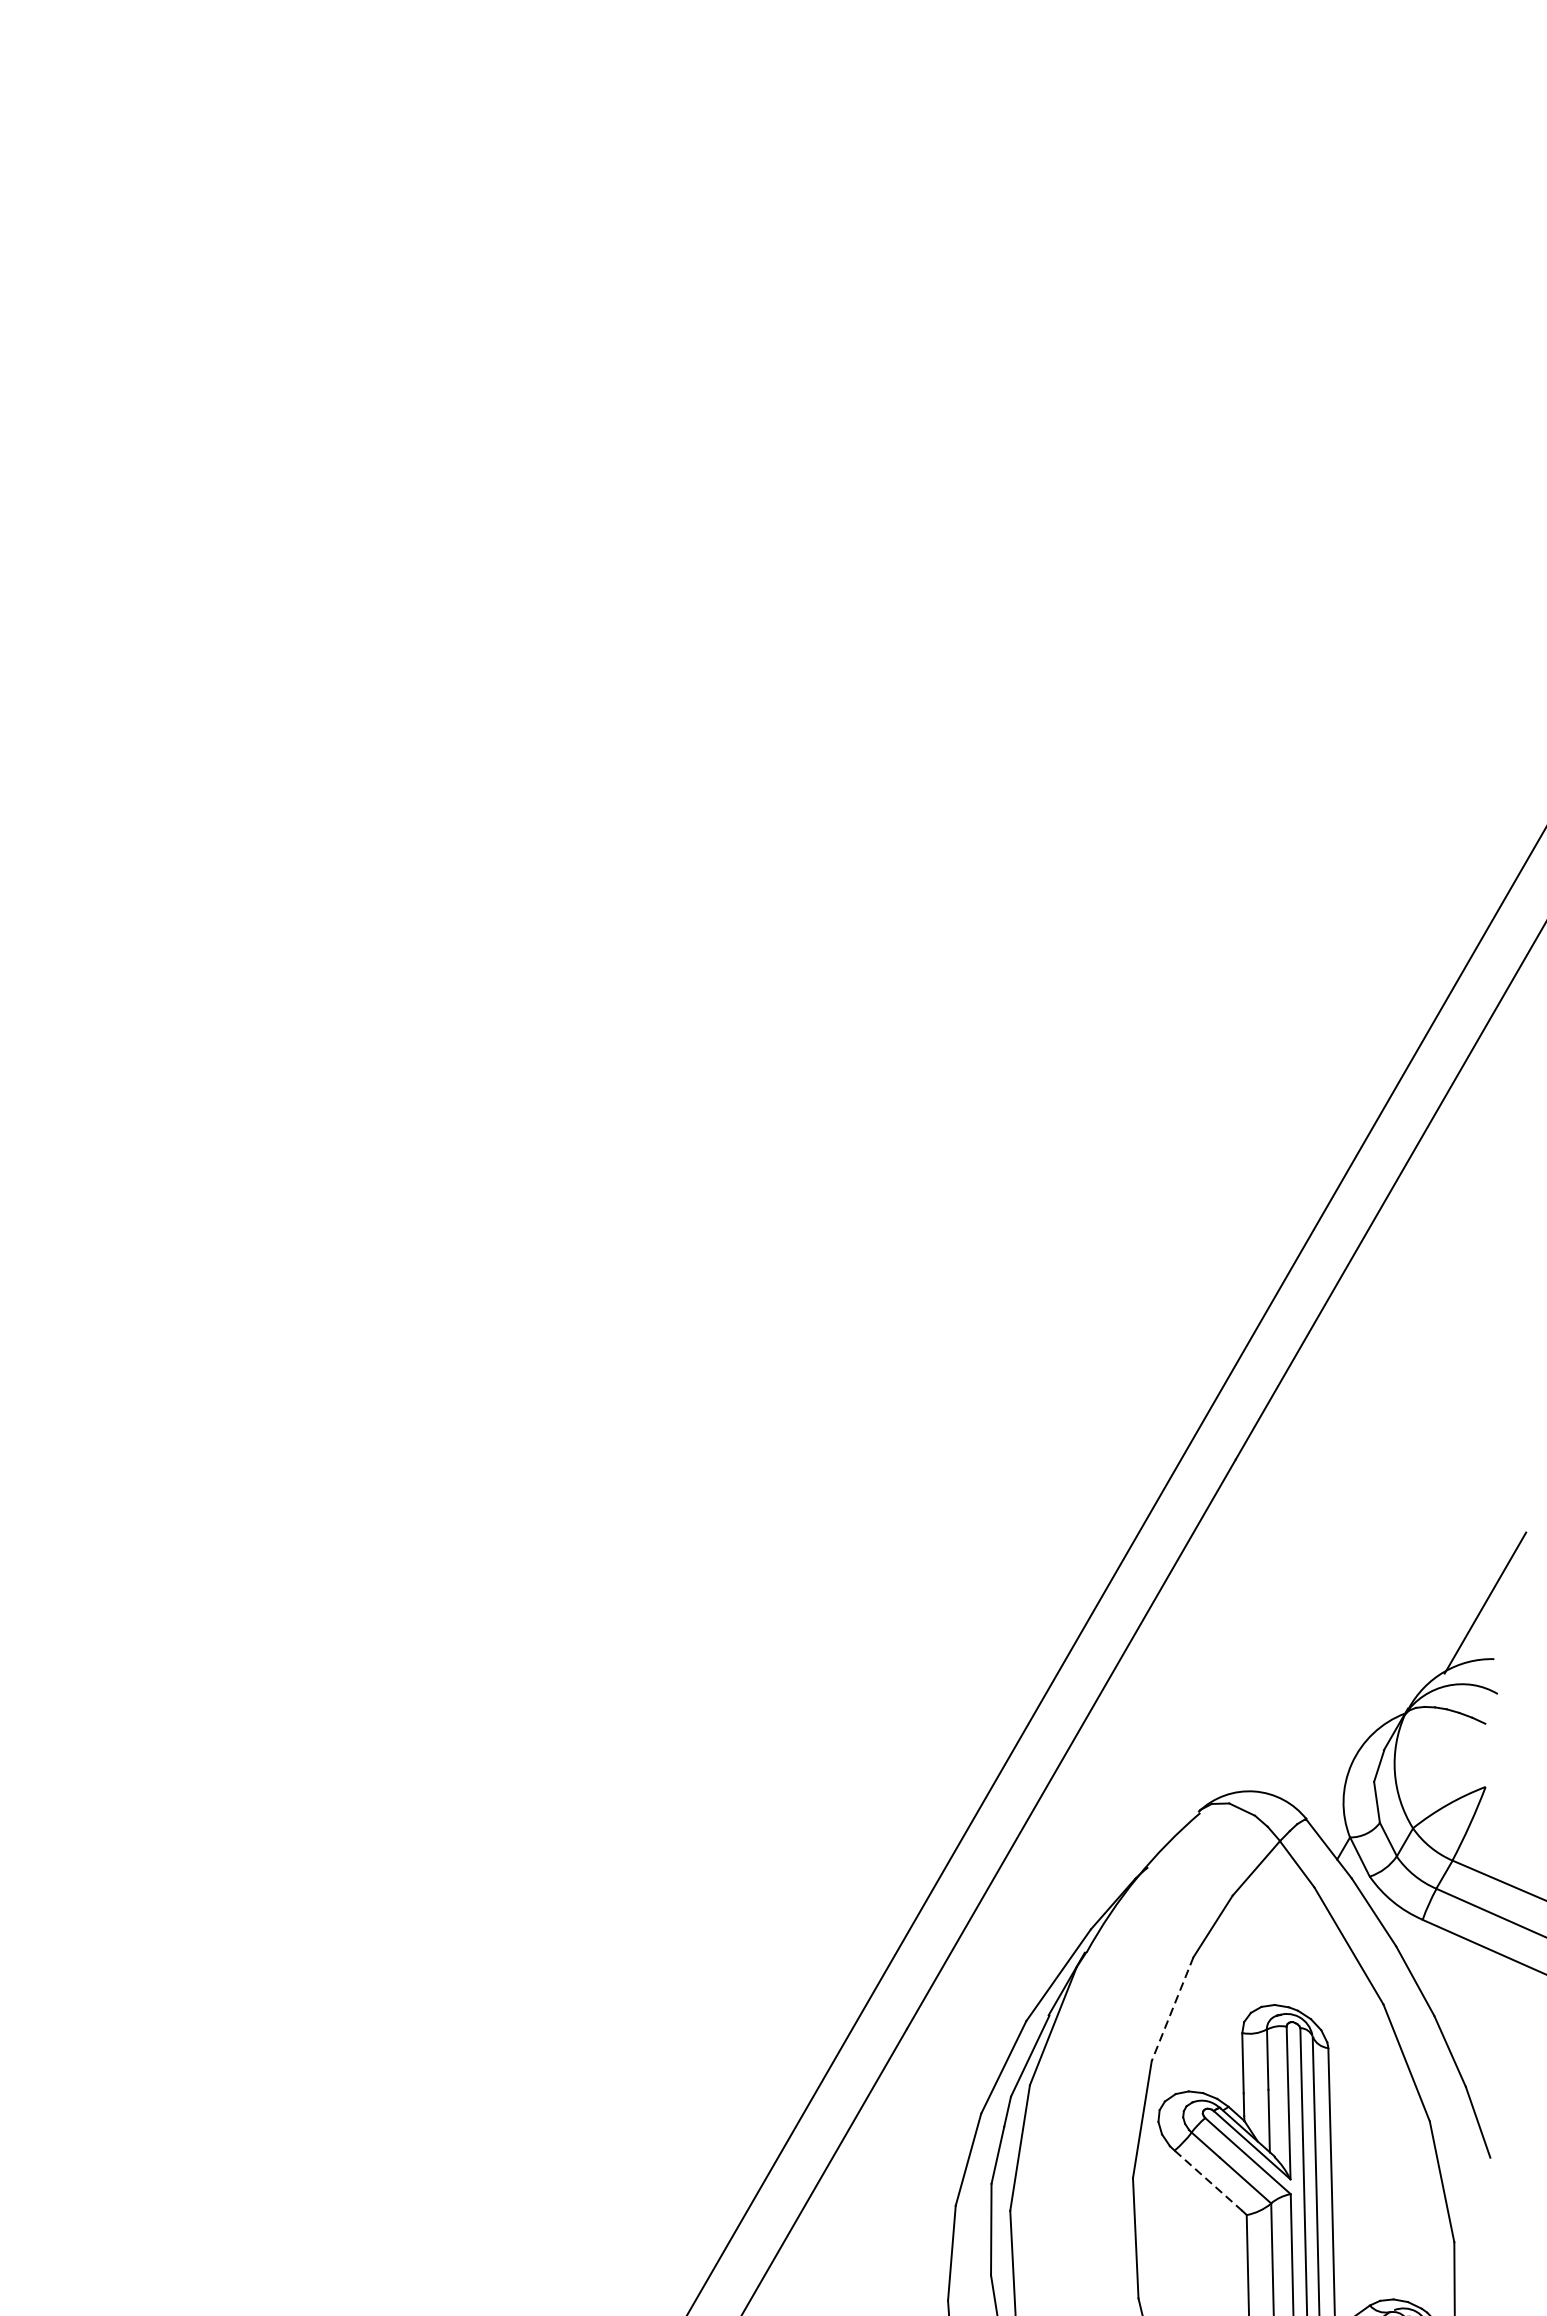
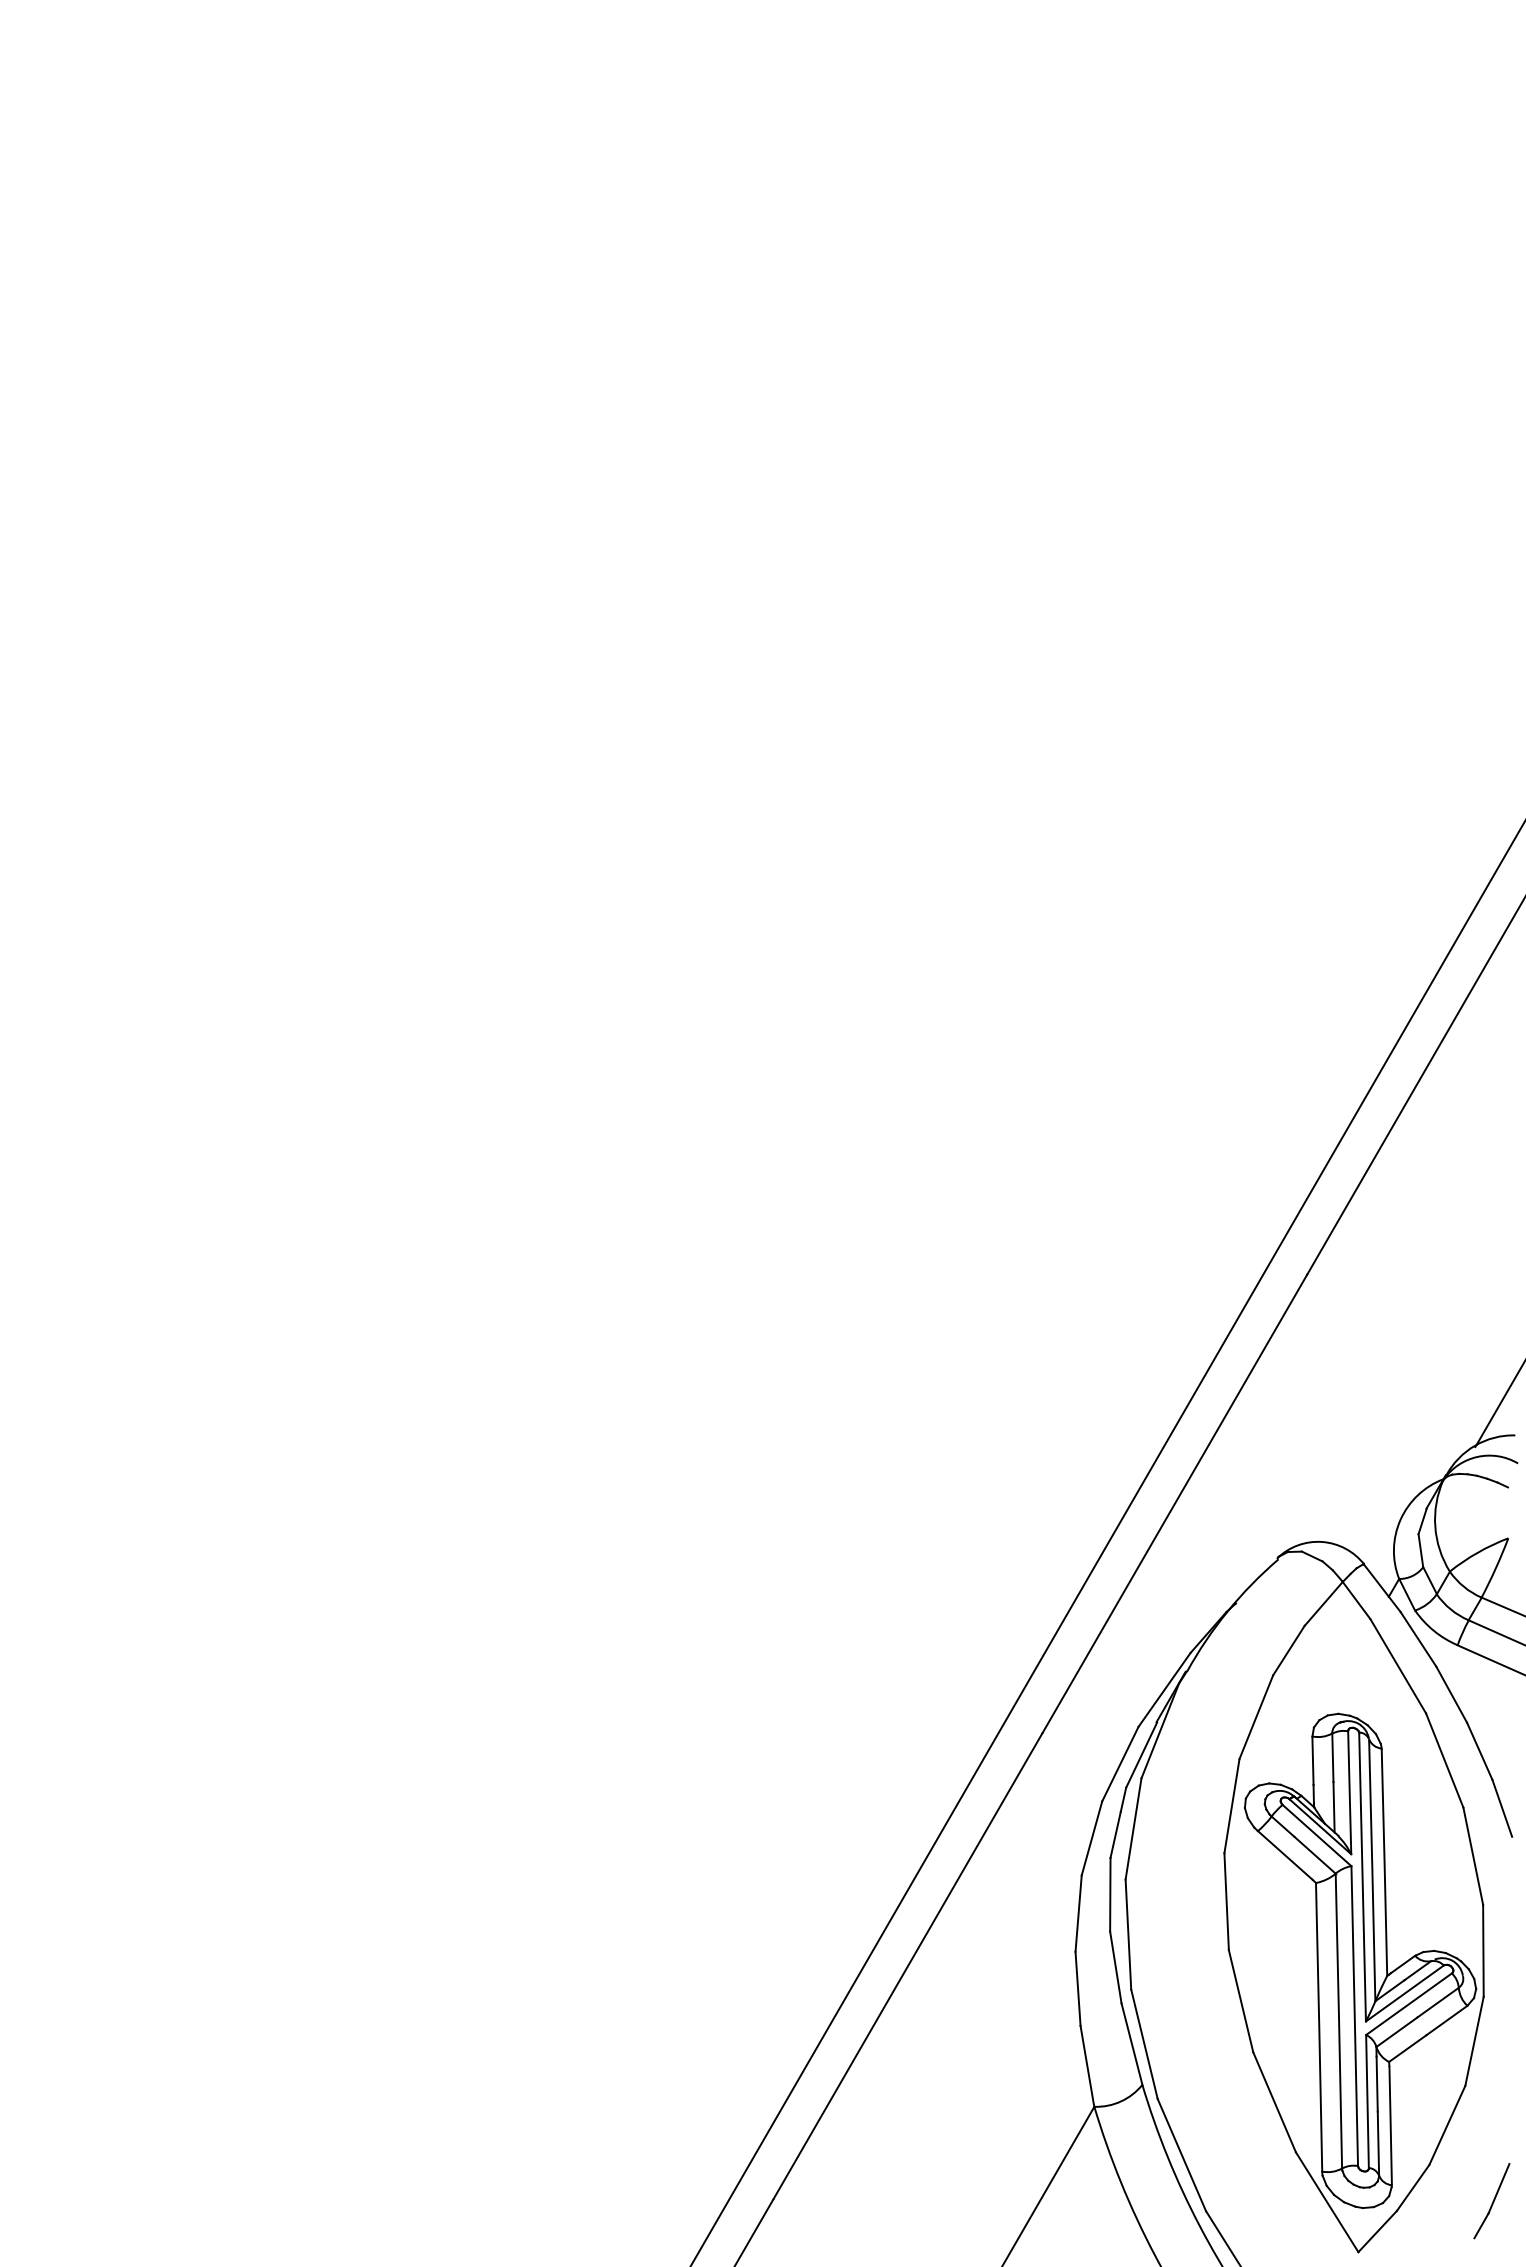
line: (1172, 2009) -> (1256, 1717), dashed -> solid
line: (1208, 2180) -> (1285, 1855), dashed -> solid

